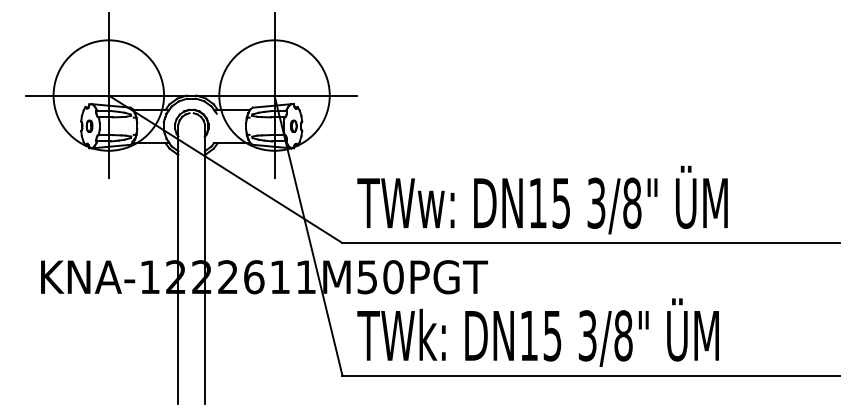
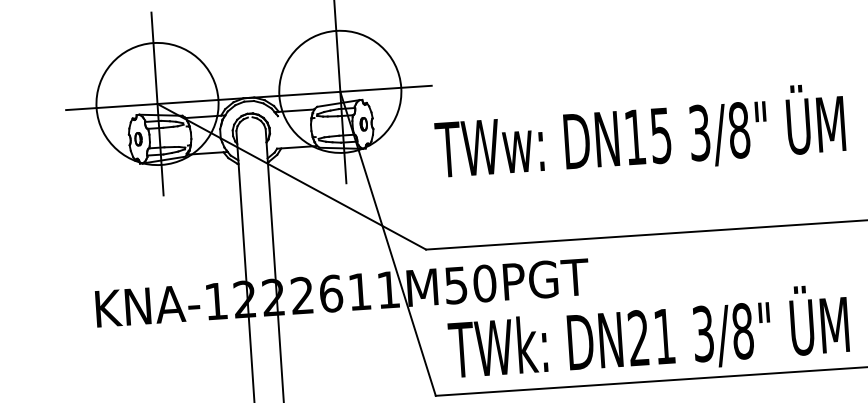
text: (542, 199) -> (639, 132), moved
text: (540, 335) -> (651, 337), DN15 -> DN21

